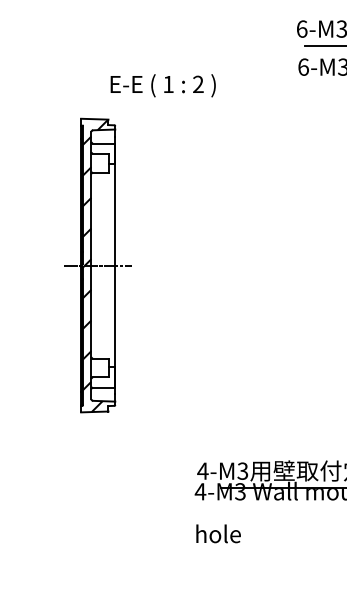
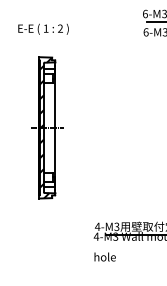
text: (163, 84) -> (43, 28), moved

